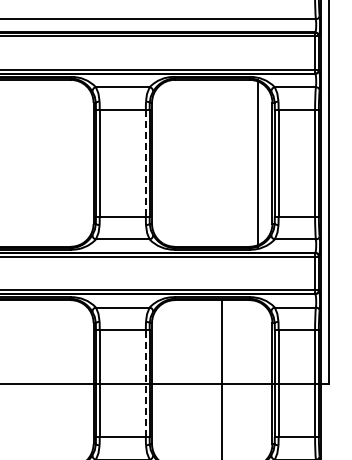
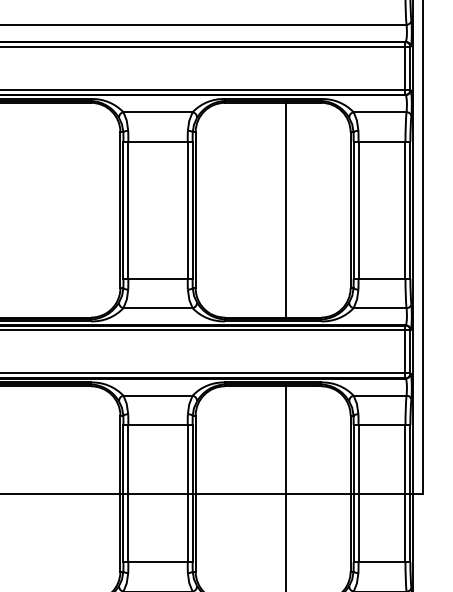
line: (258, 162) -> (286, 209), moved
line: (145, 163) -> (187, 210), dashed -> solid
line: (145, 383) -> (187, 493), dashed -> solid

